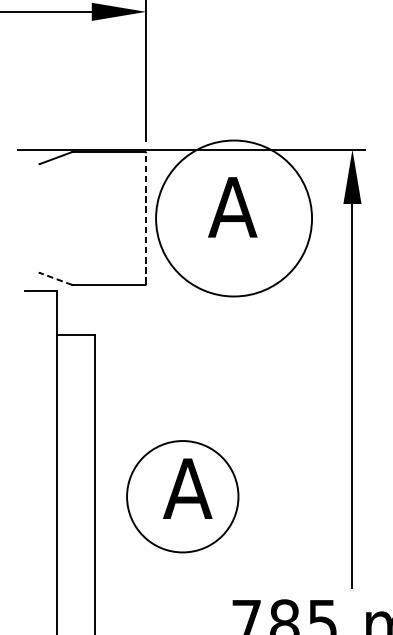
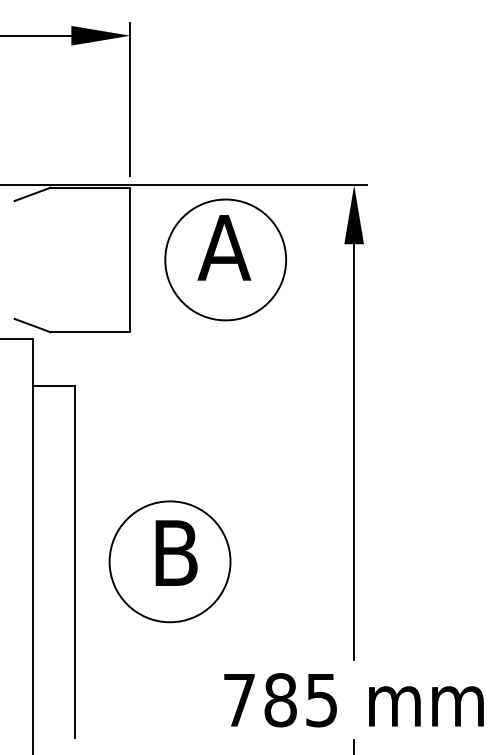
line: (146, 218) -> (130, 259), dashed -> solid
circle: (233, 218) -> (225, 259), size x0.71
line: (55, 278) -> (32, 325), dashed -> solid
text: (187, 488) -> (175, 552), A -> B

